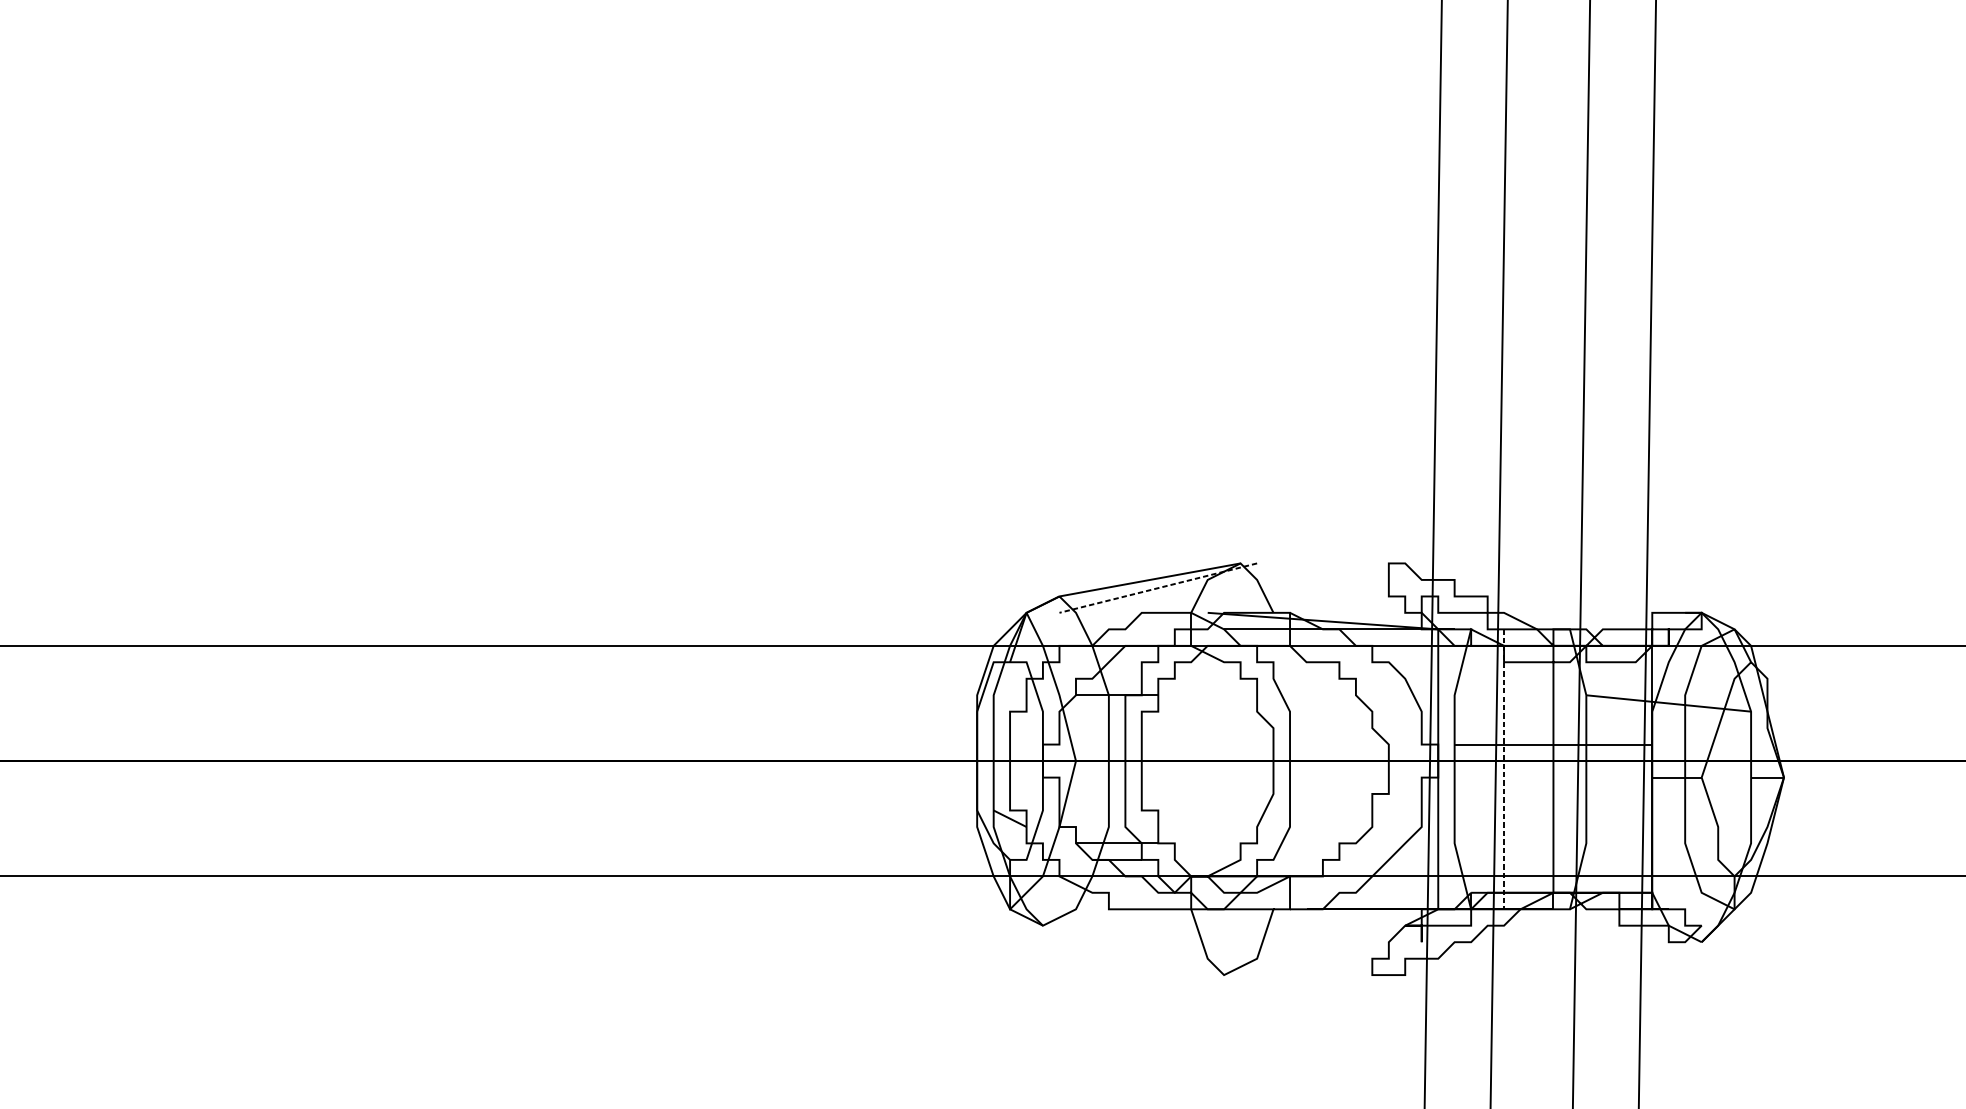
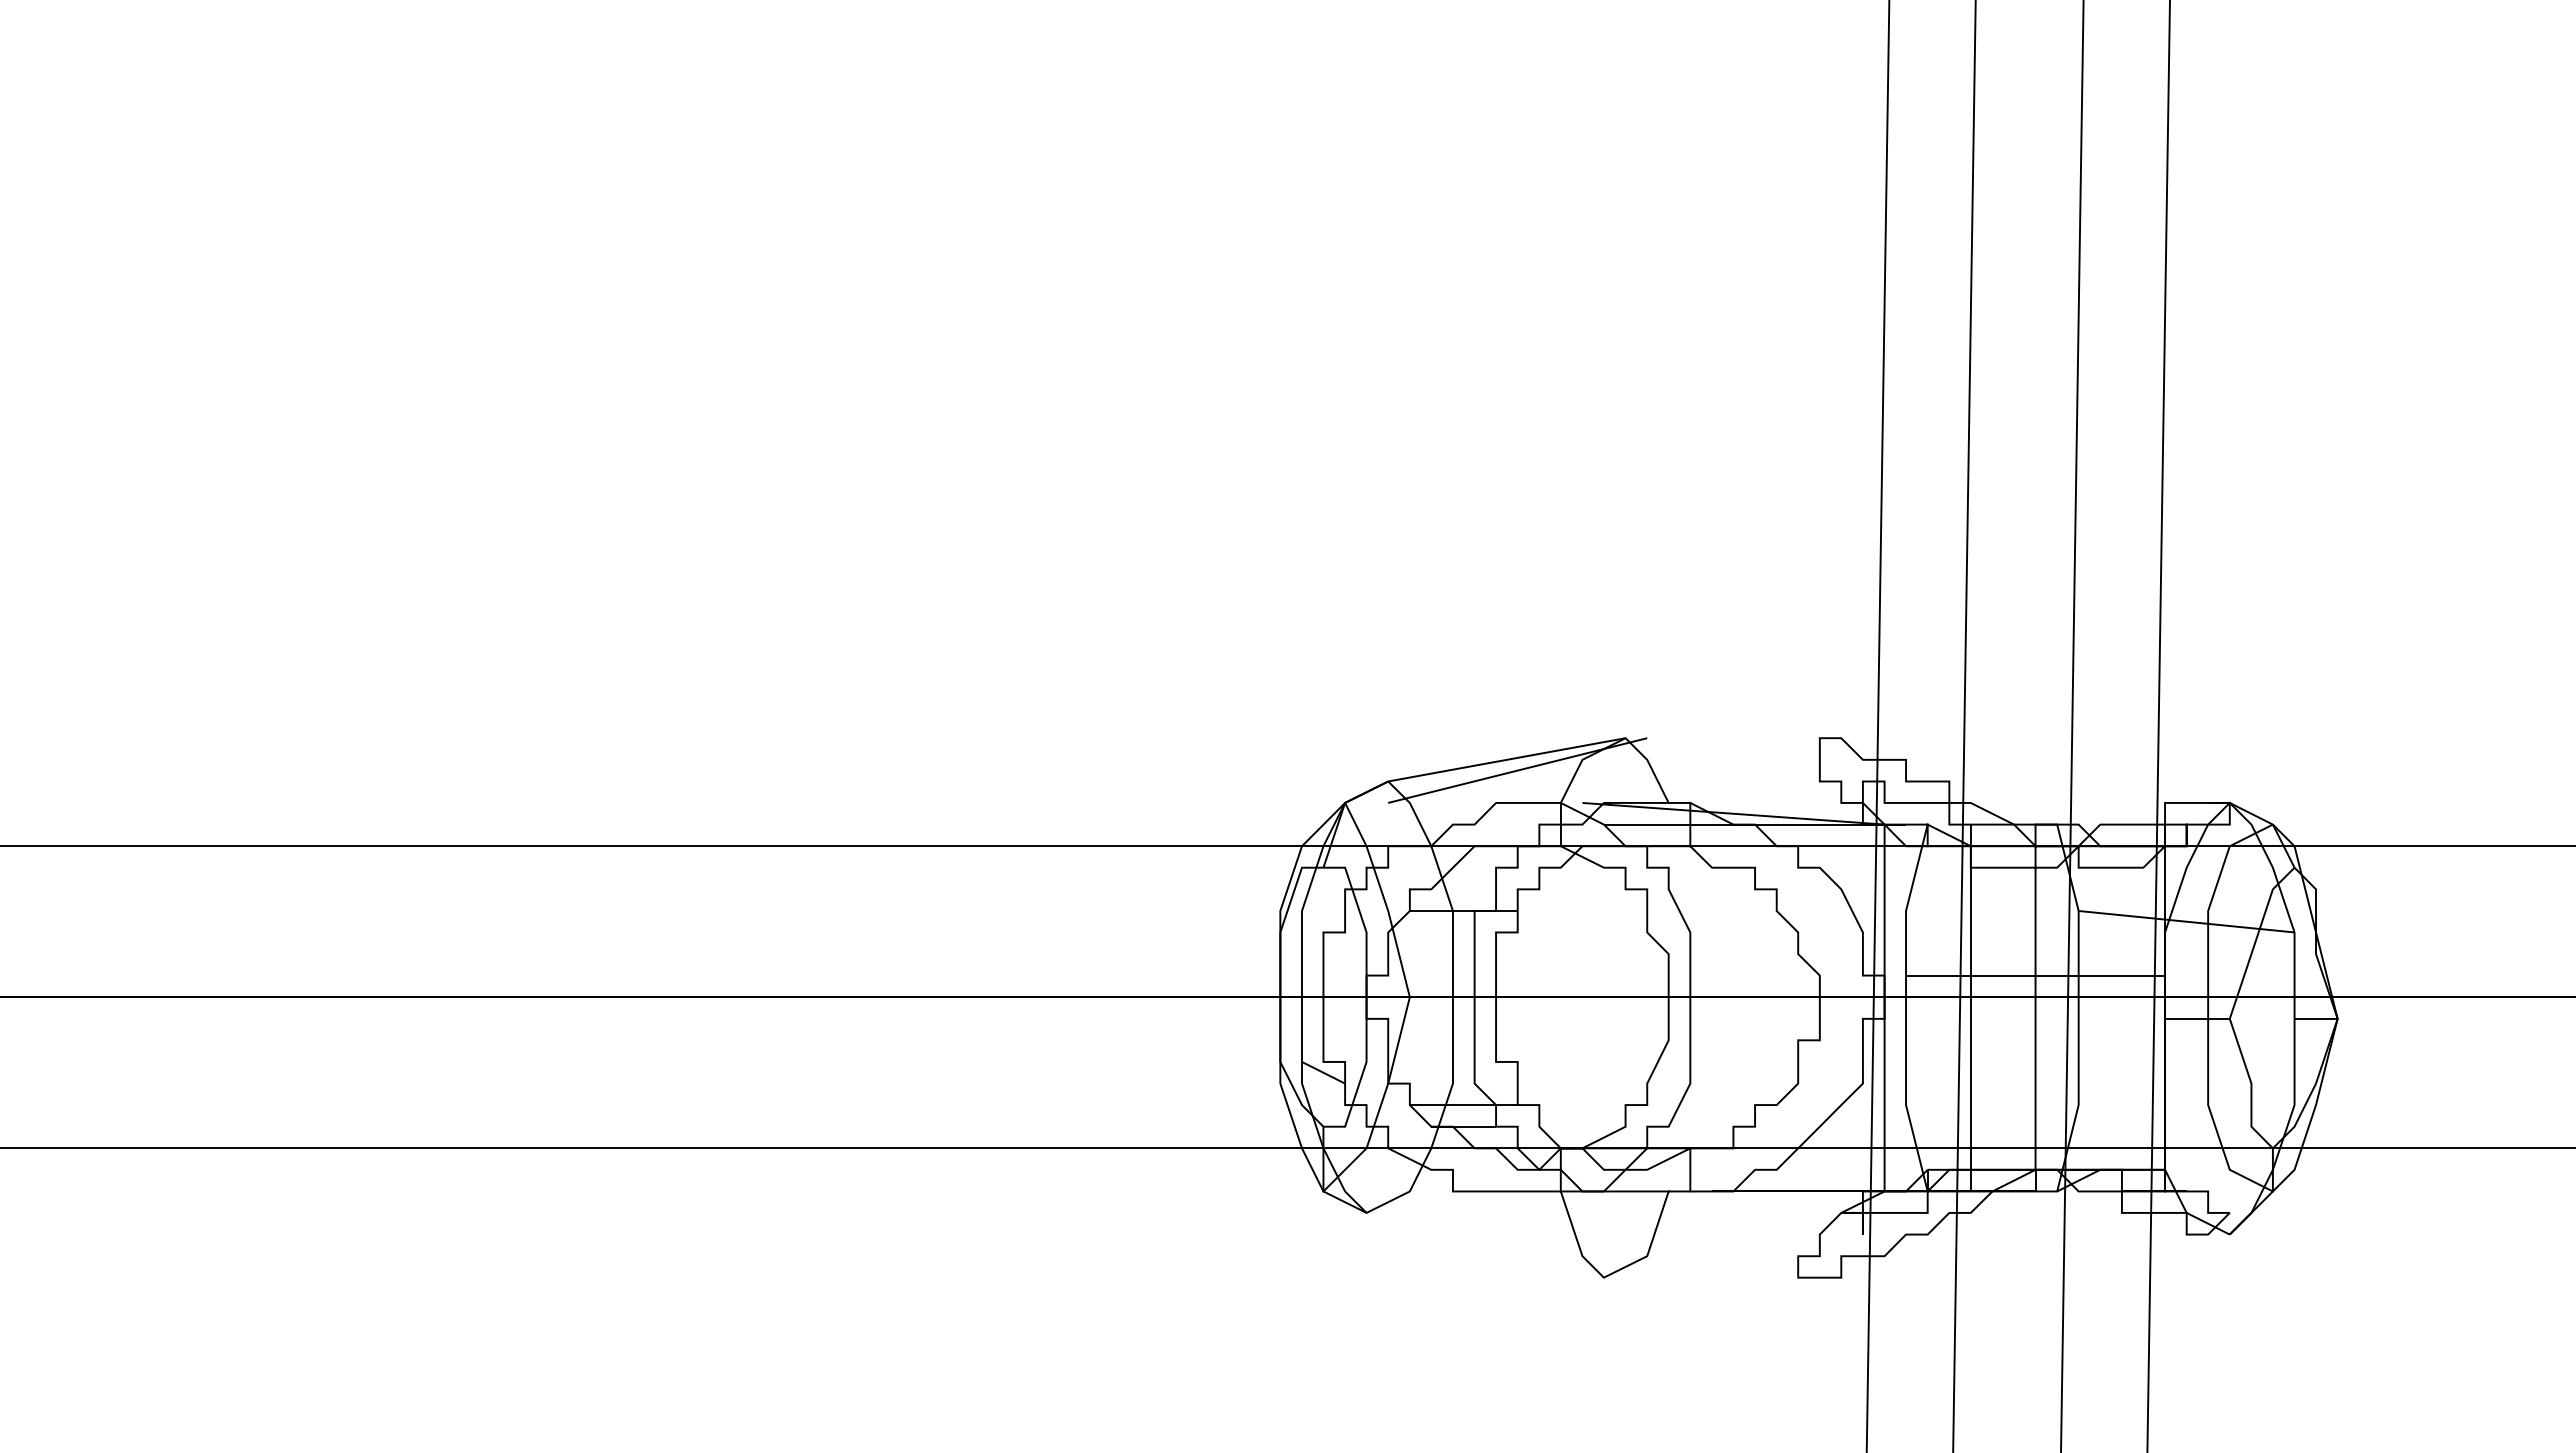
line: (1158, 588) -> (1517, 770), dashed -> solid
line: (1503, 769) -> (1970, 1008), dashed -> solid

